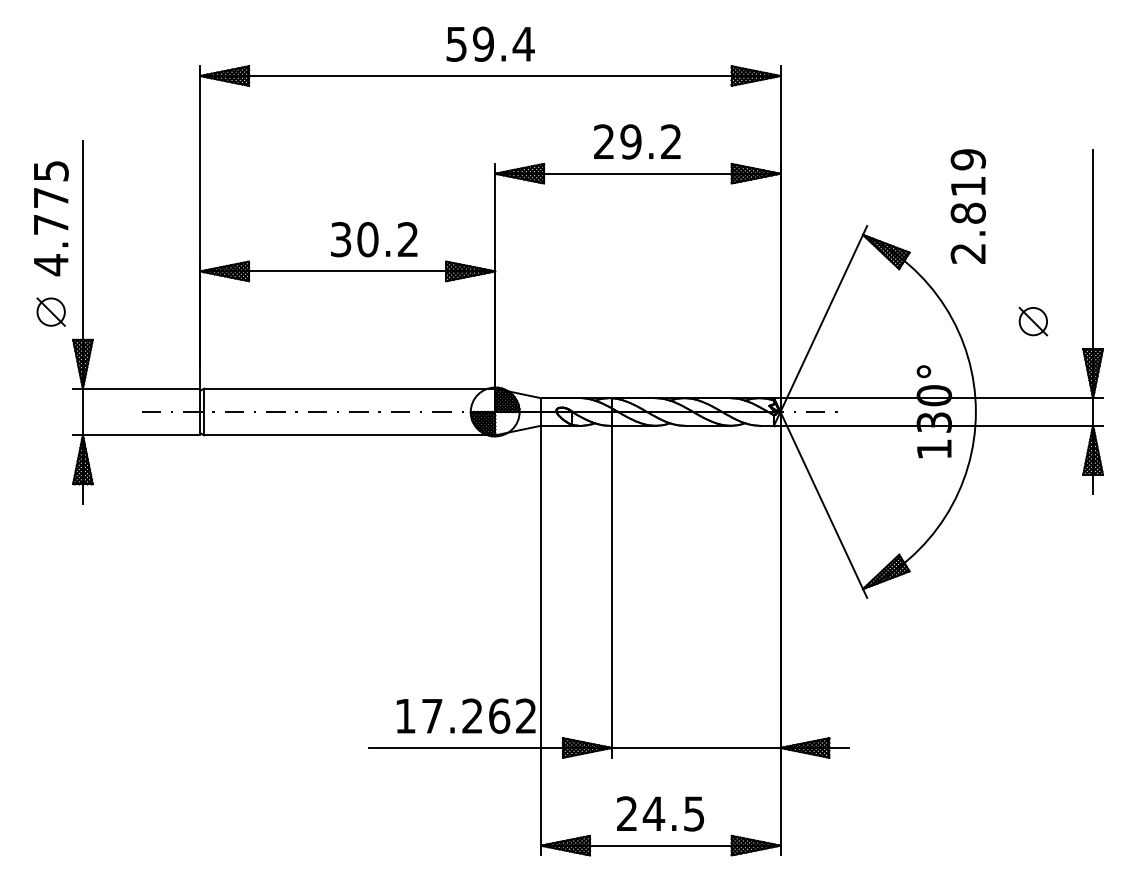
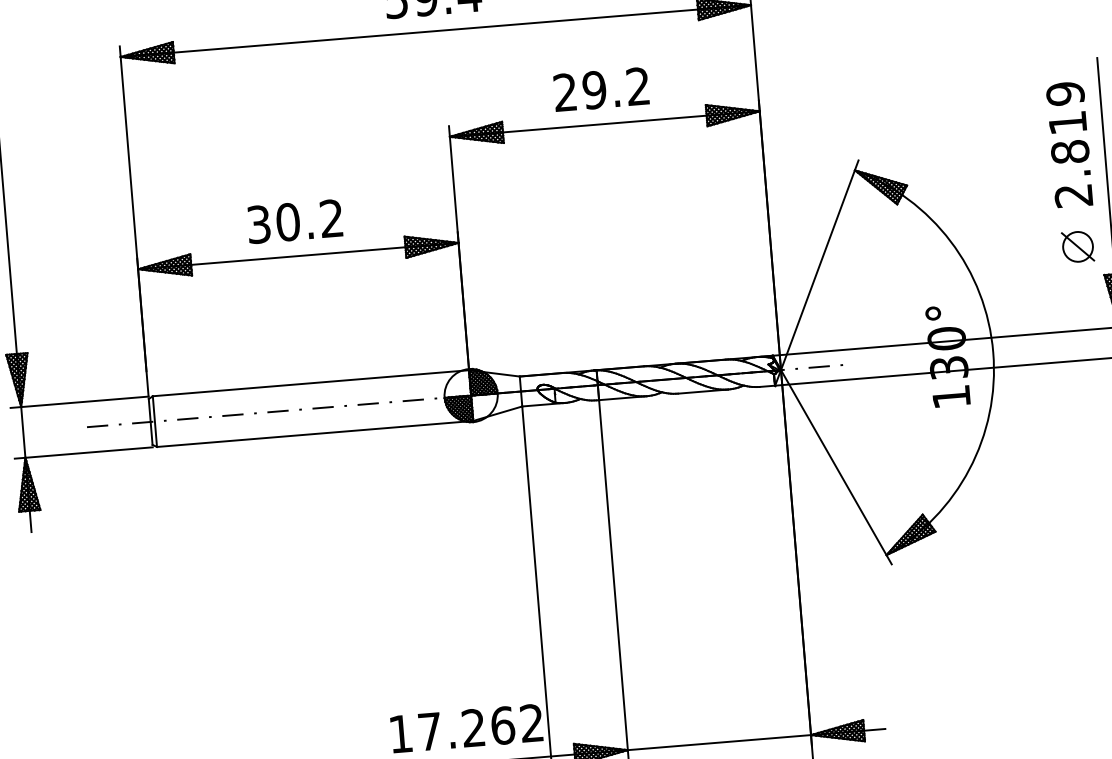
text: (967, 206) -> (1068, 144), moved
text: (374, 239) -> (295, 221), moved
part: (1033, 321) -> (1078, 246), moved

